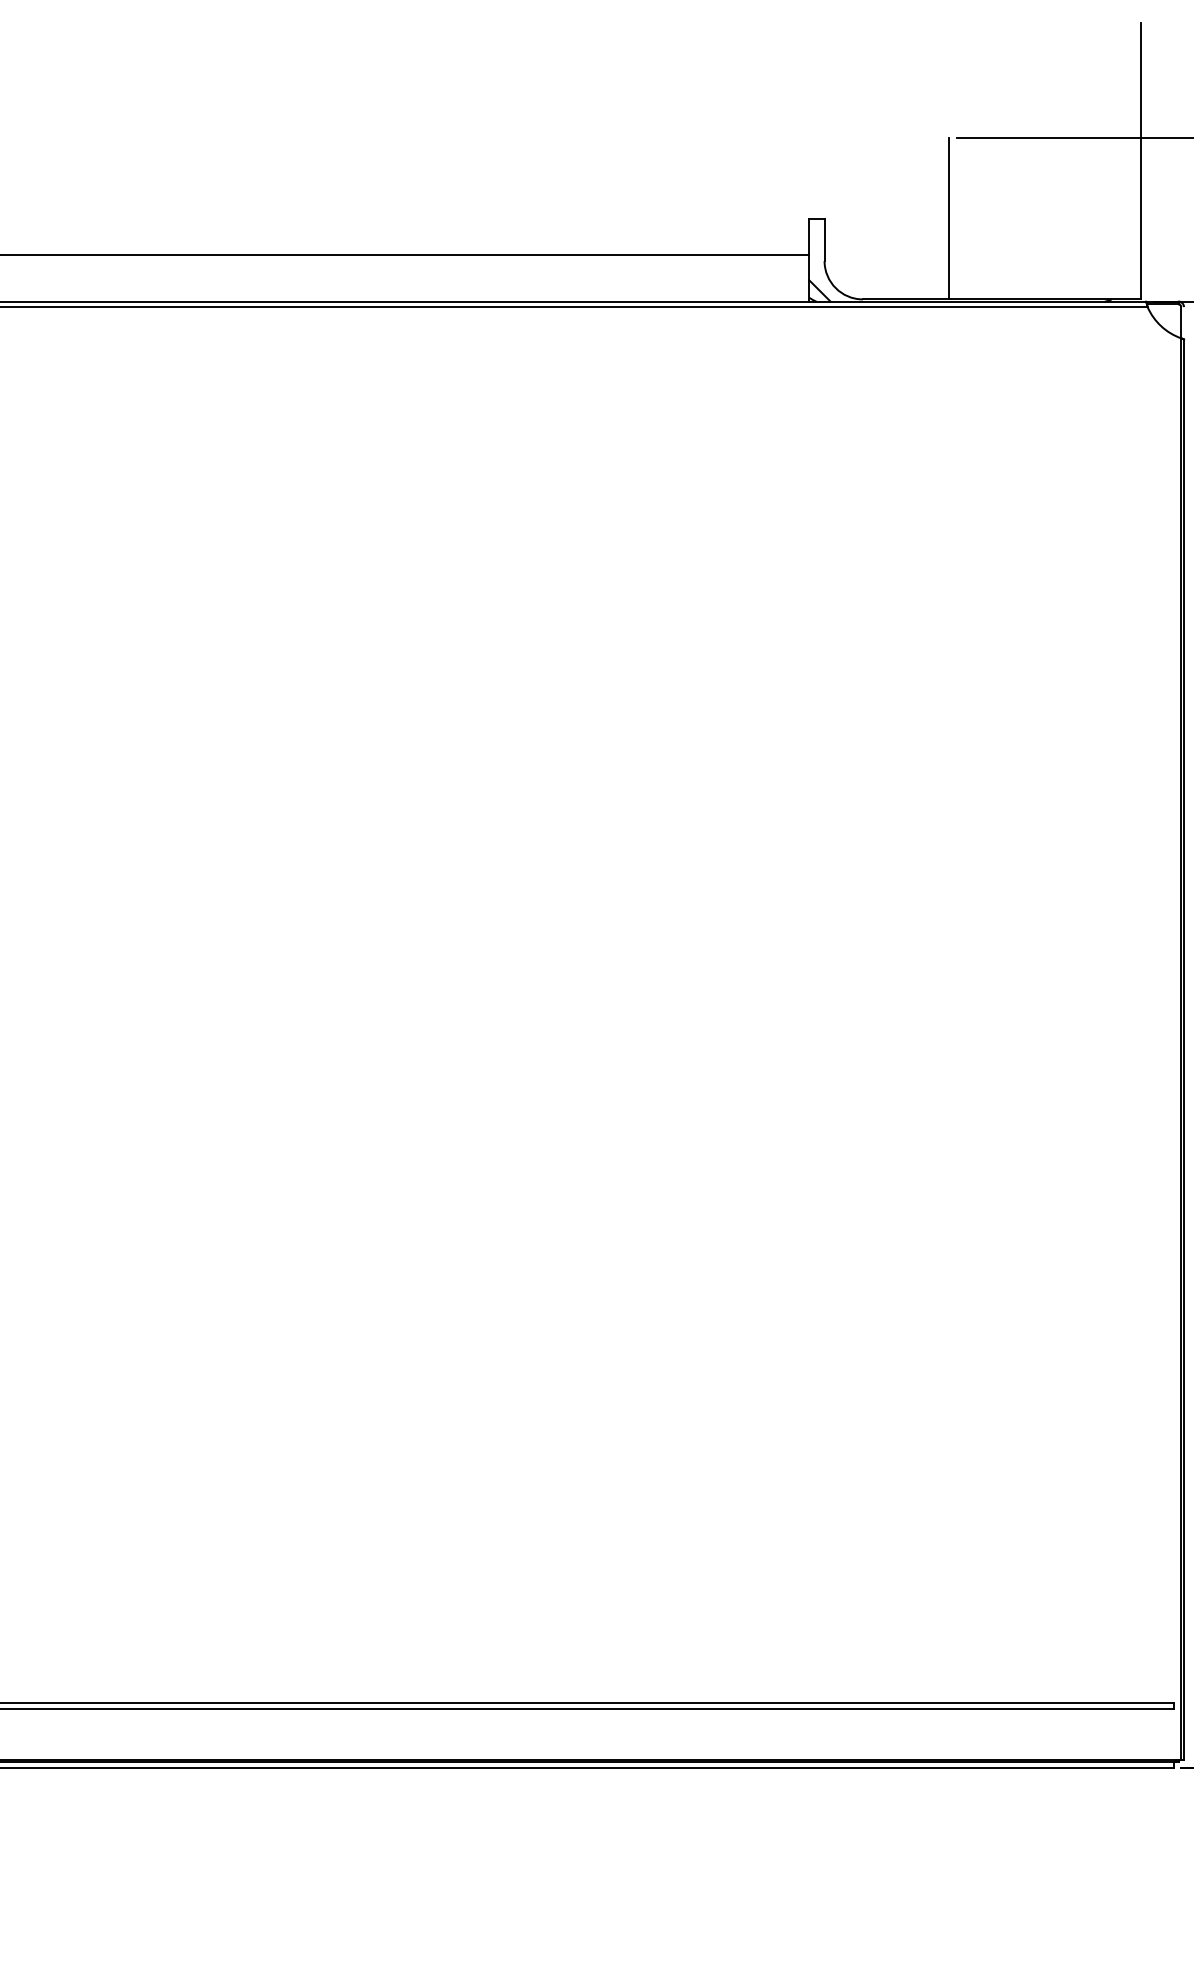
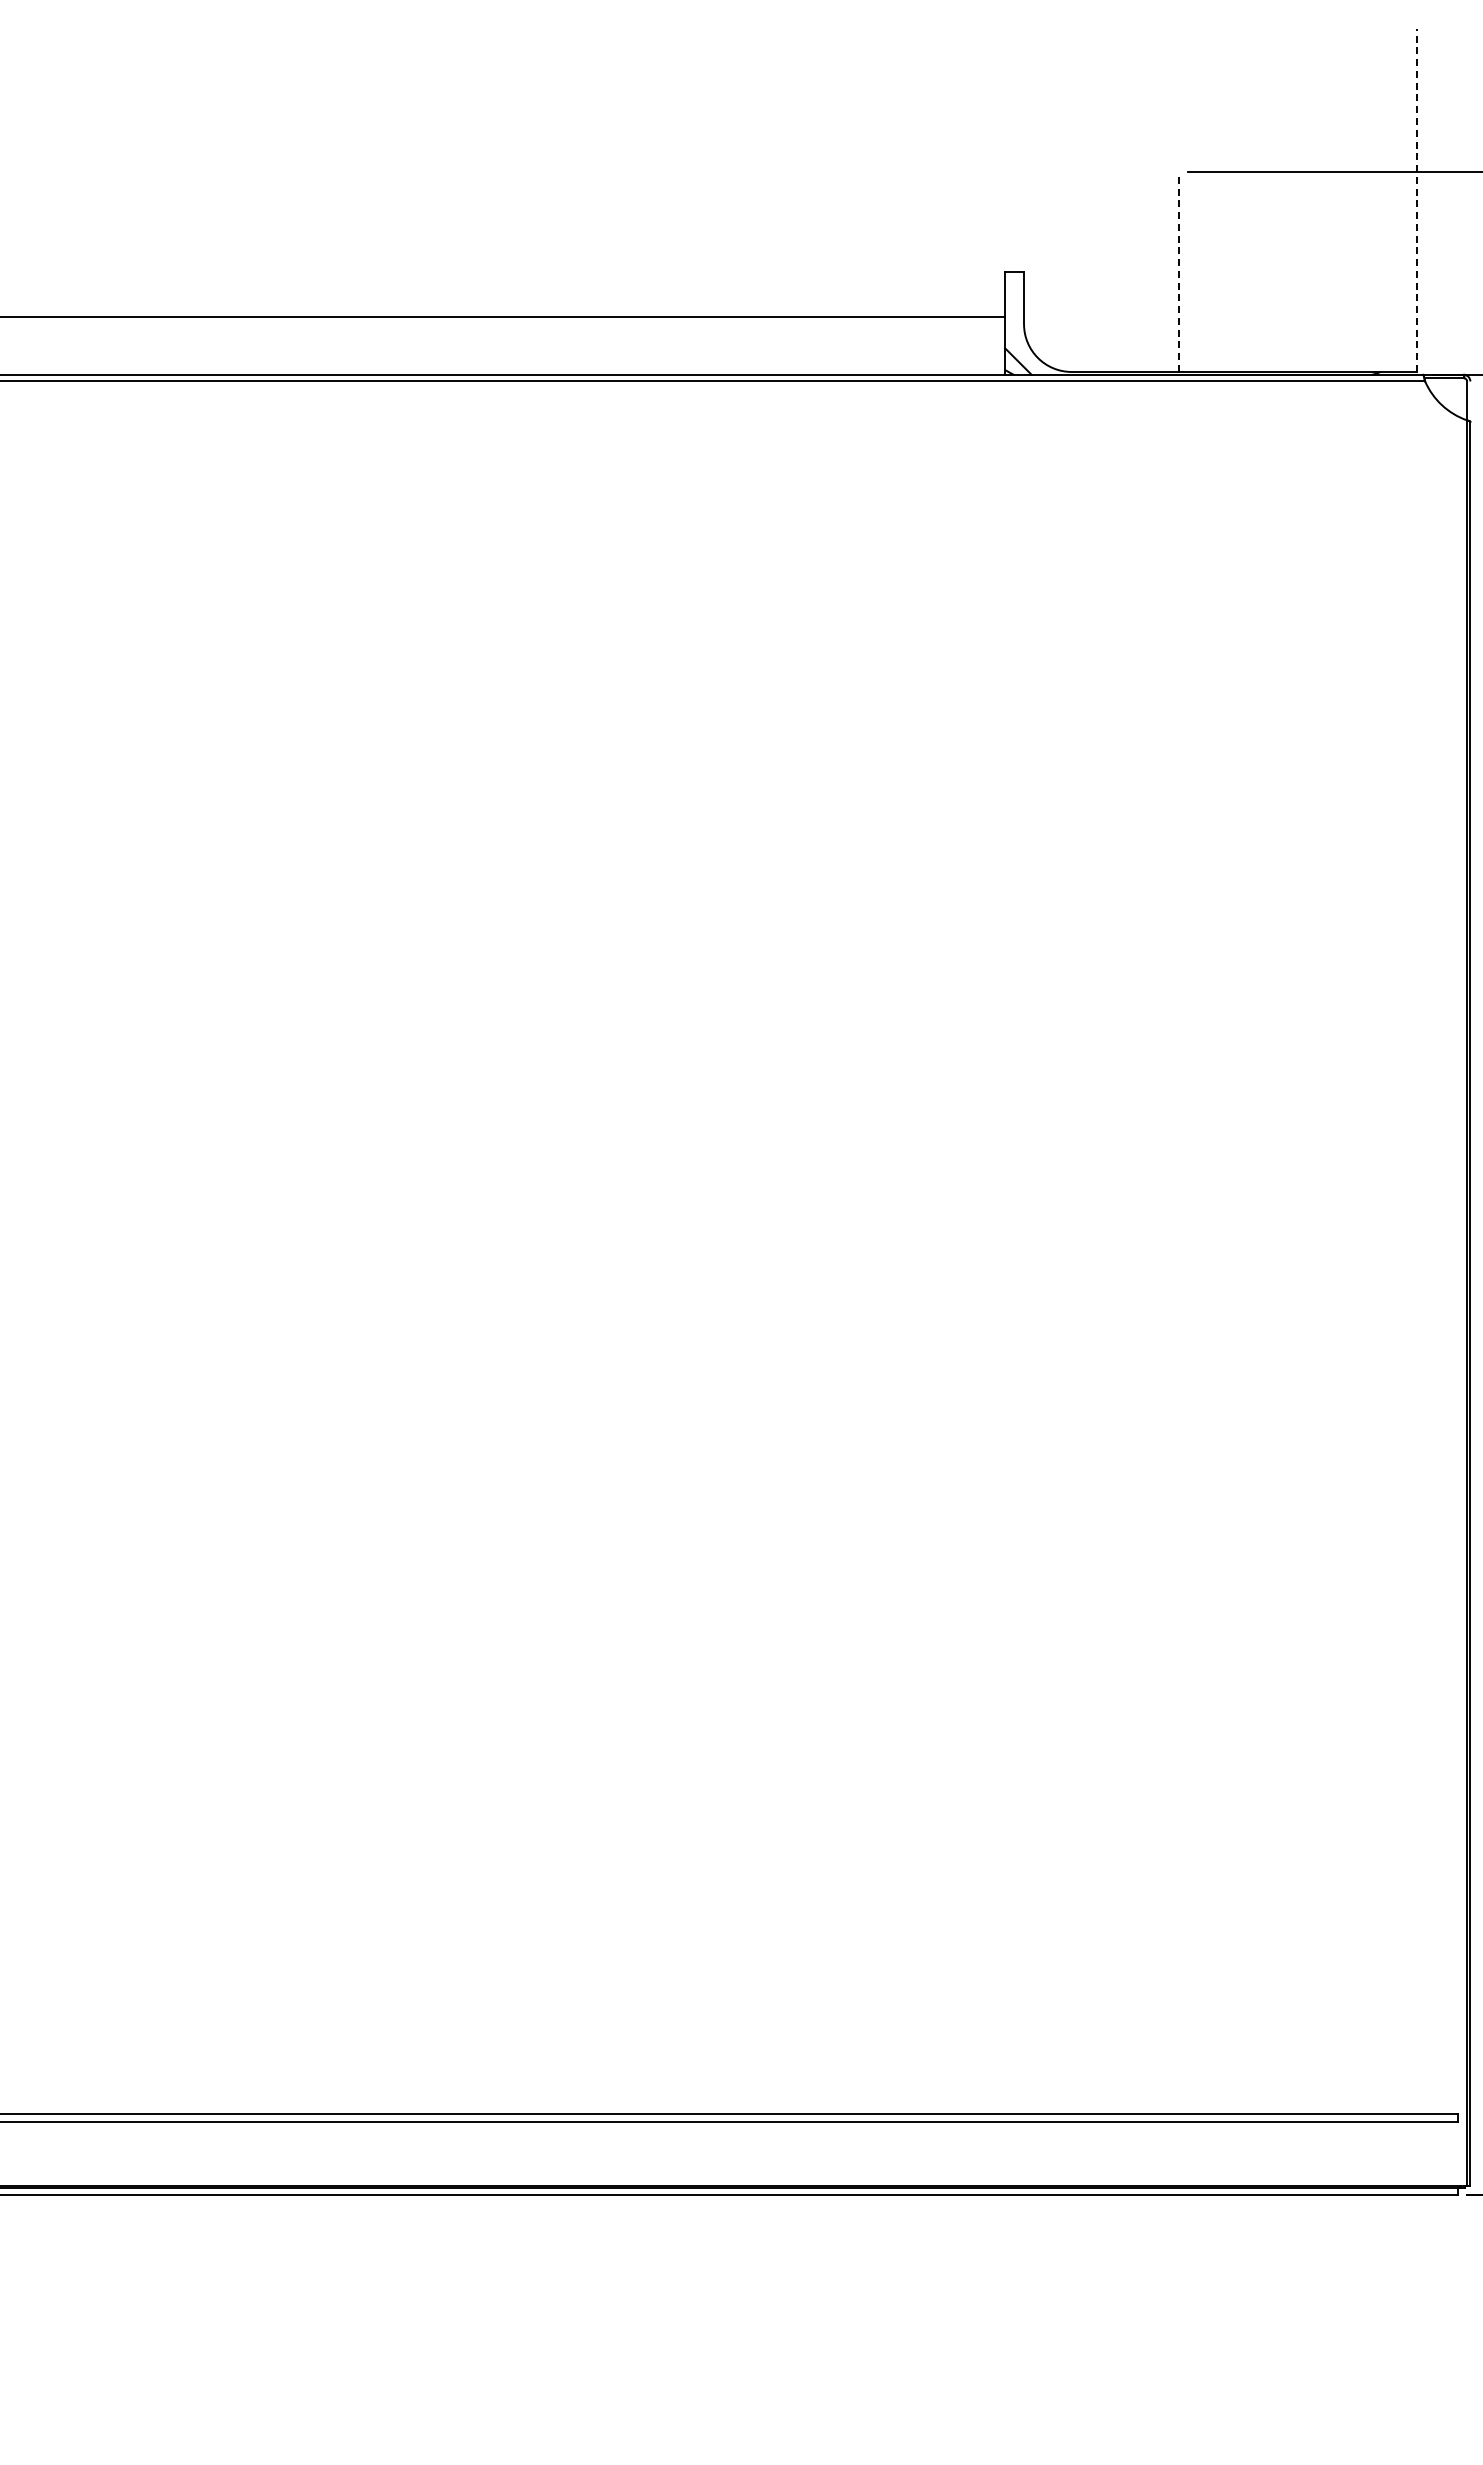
line: (1140, 161) -> (1416, 200), solid -> dashed
line: (948, 219) -> (1178, 272), solid -> dashed

